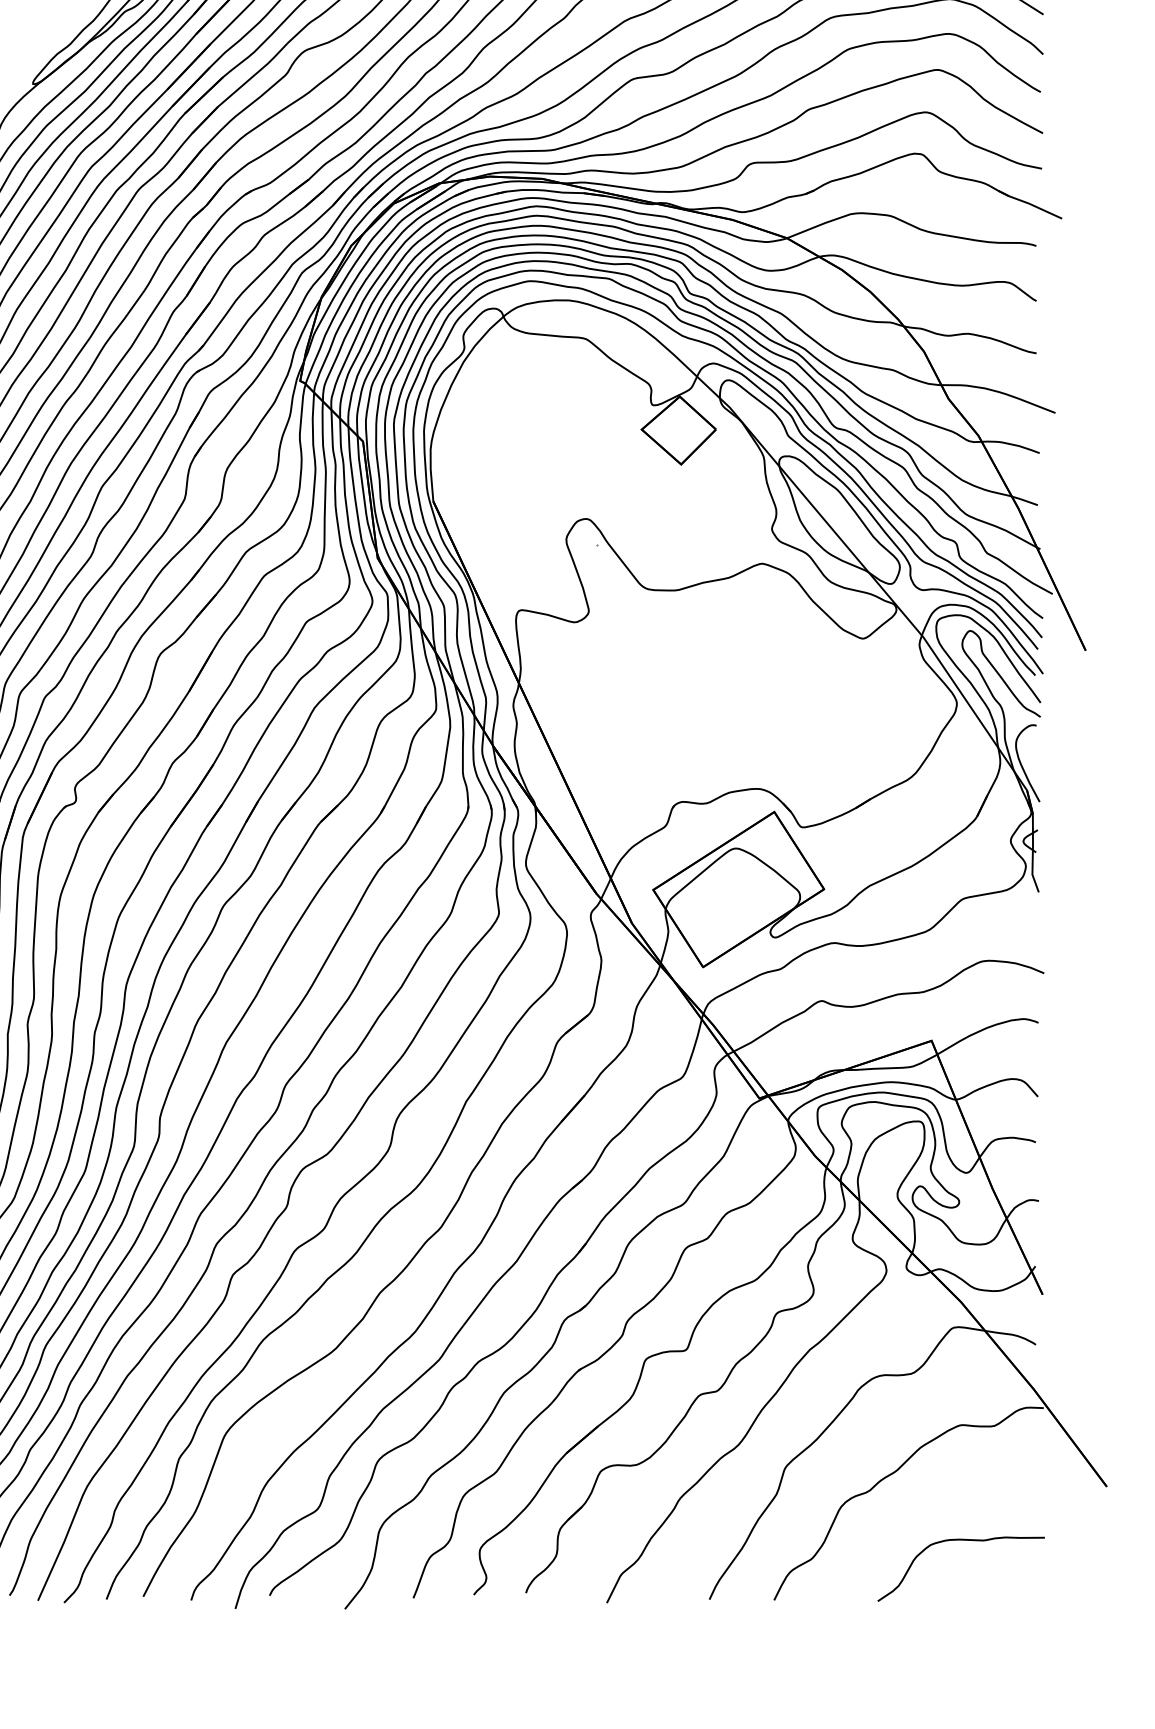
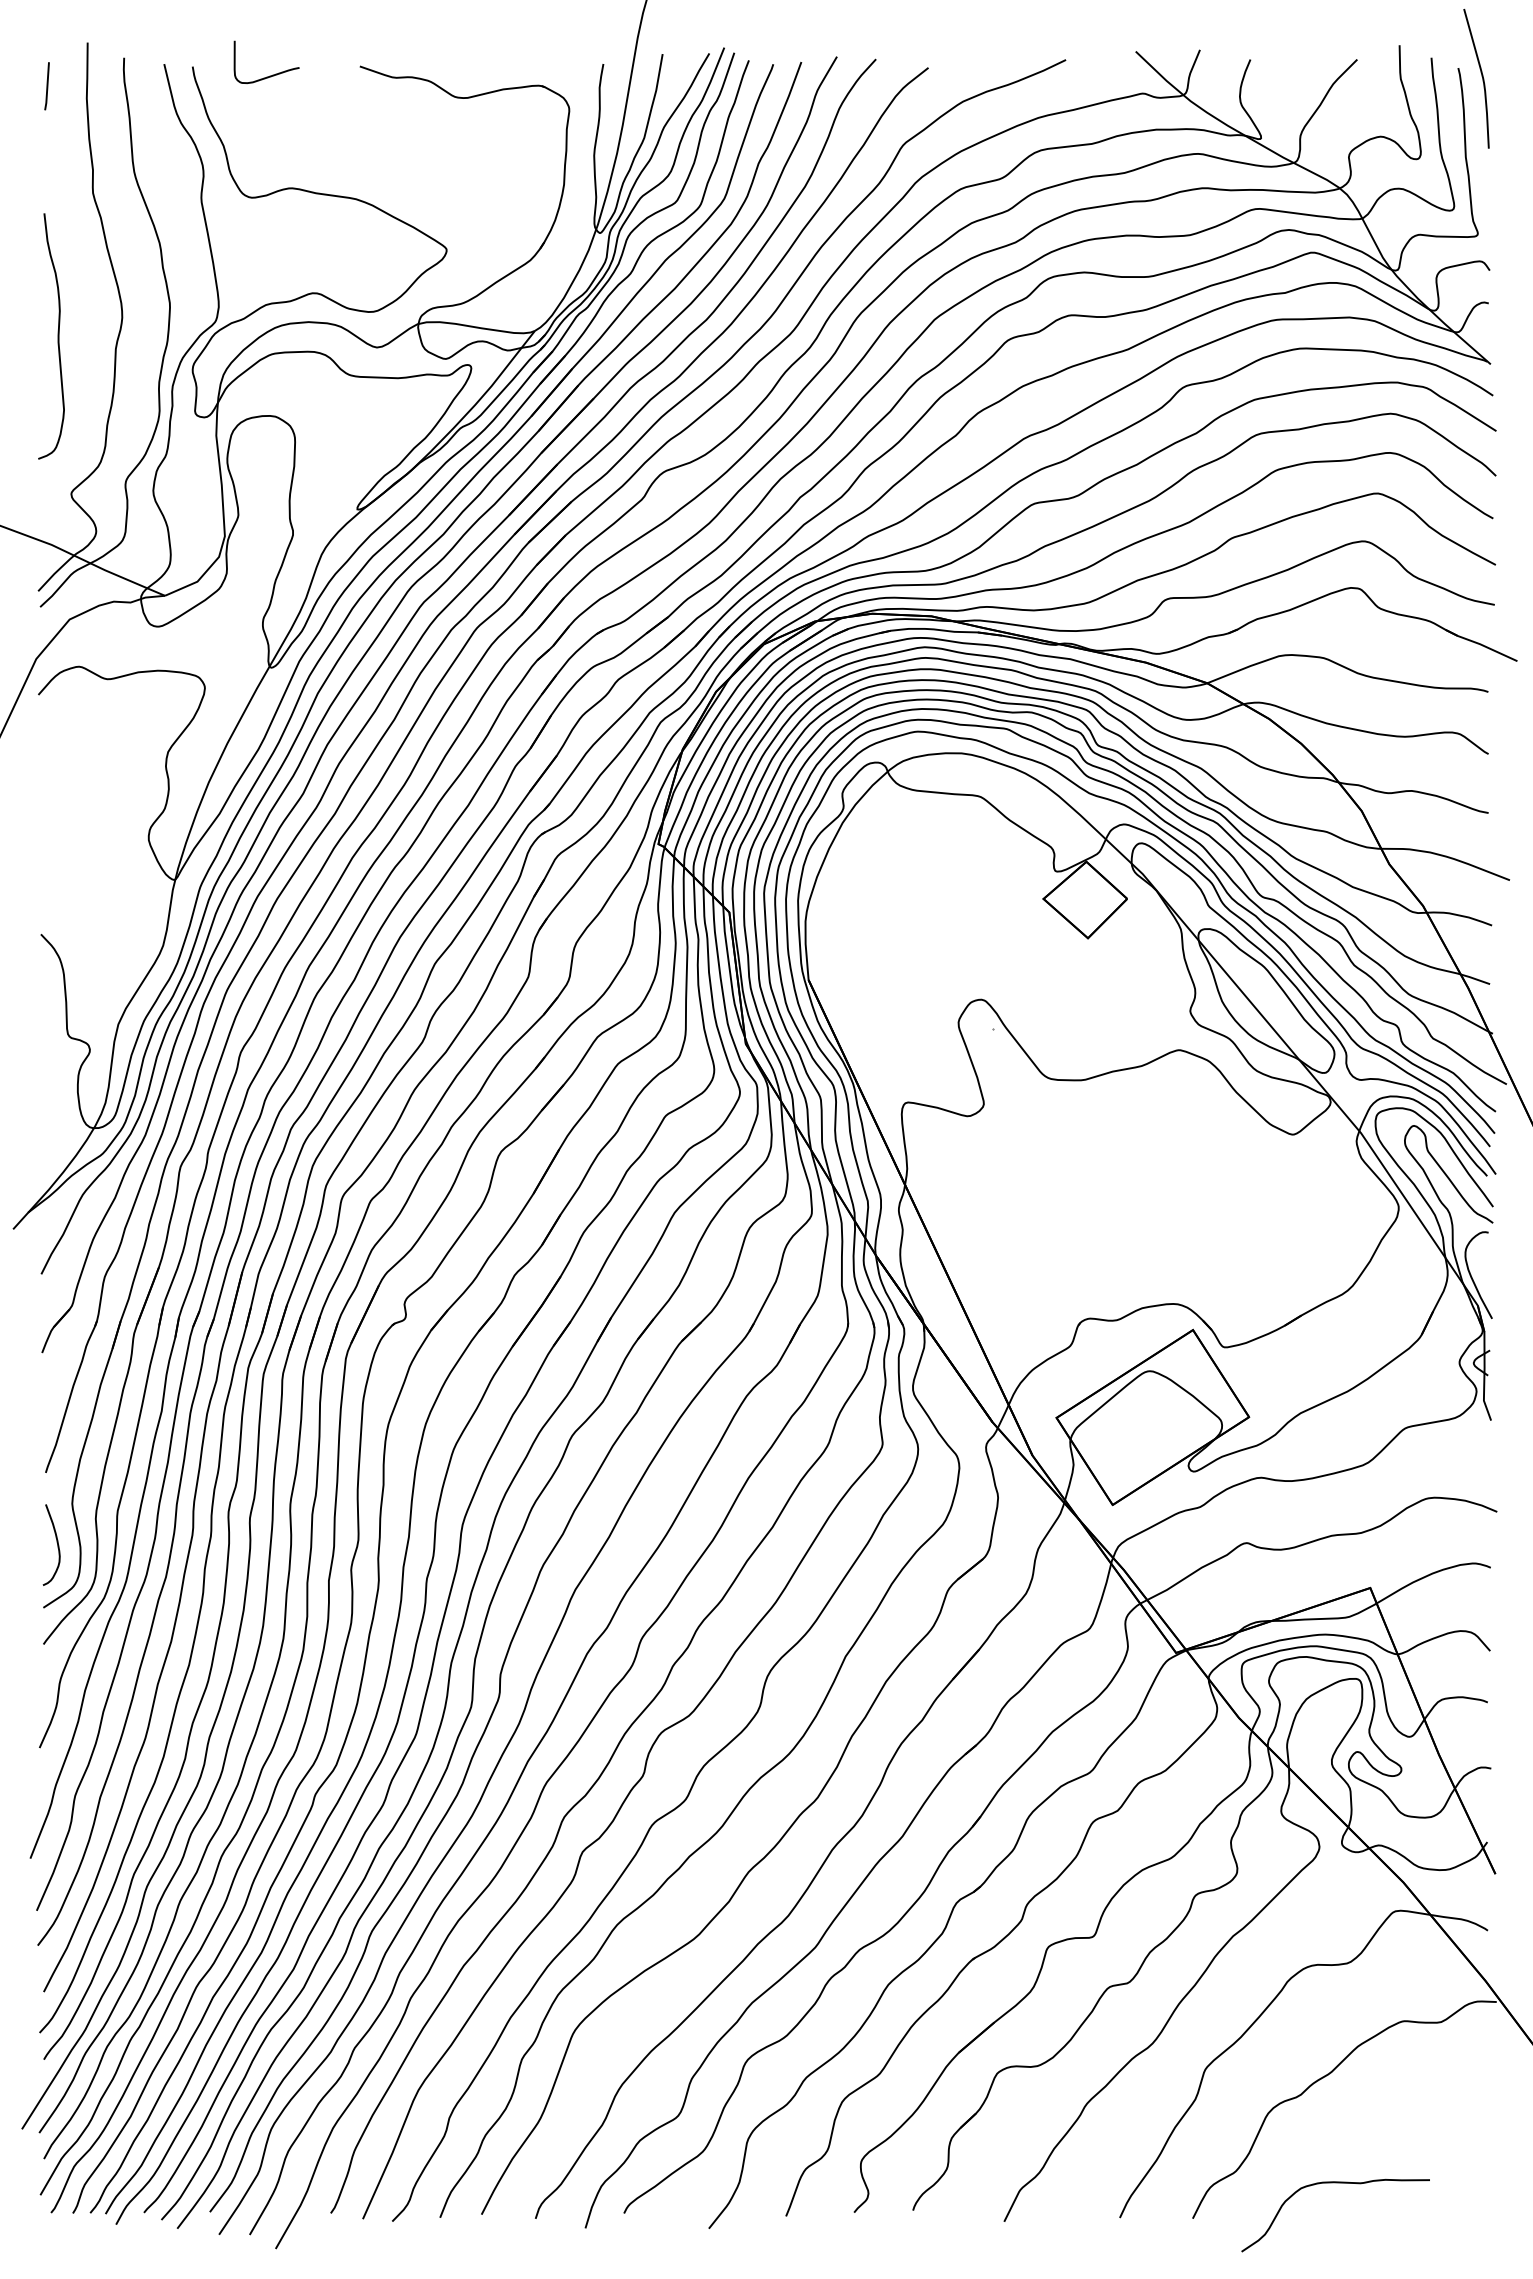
curve: (961, 1540) -> (1335, 2183), moved

